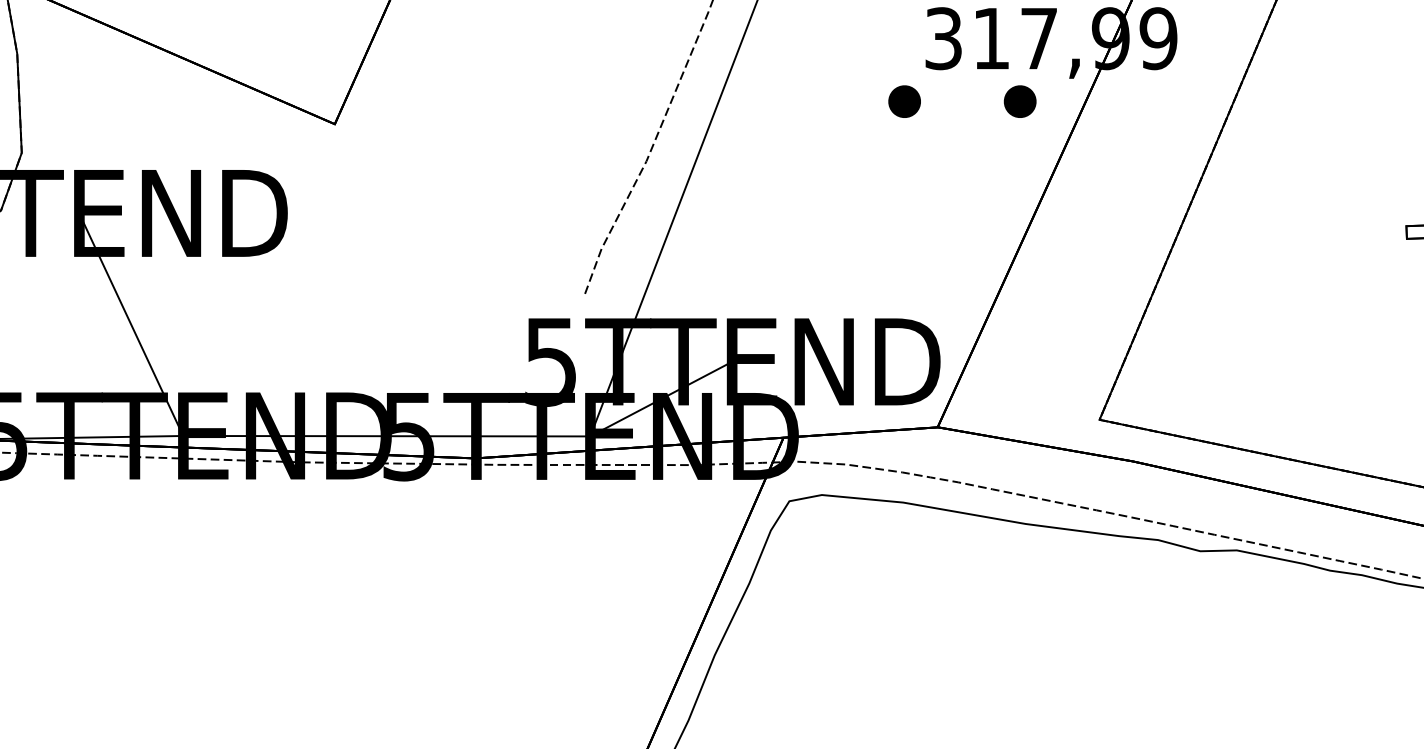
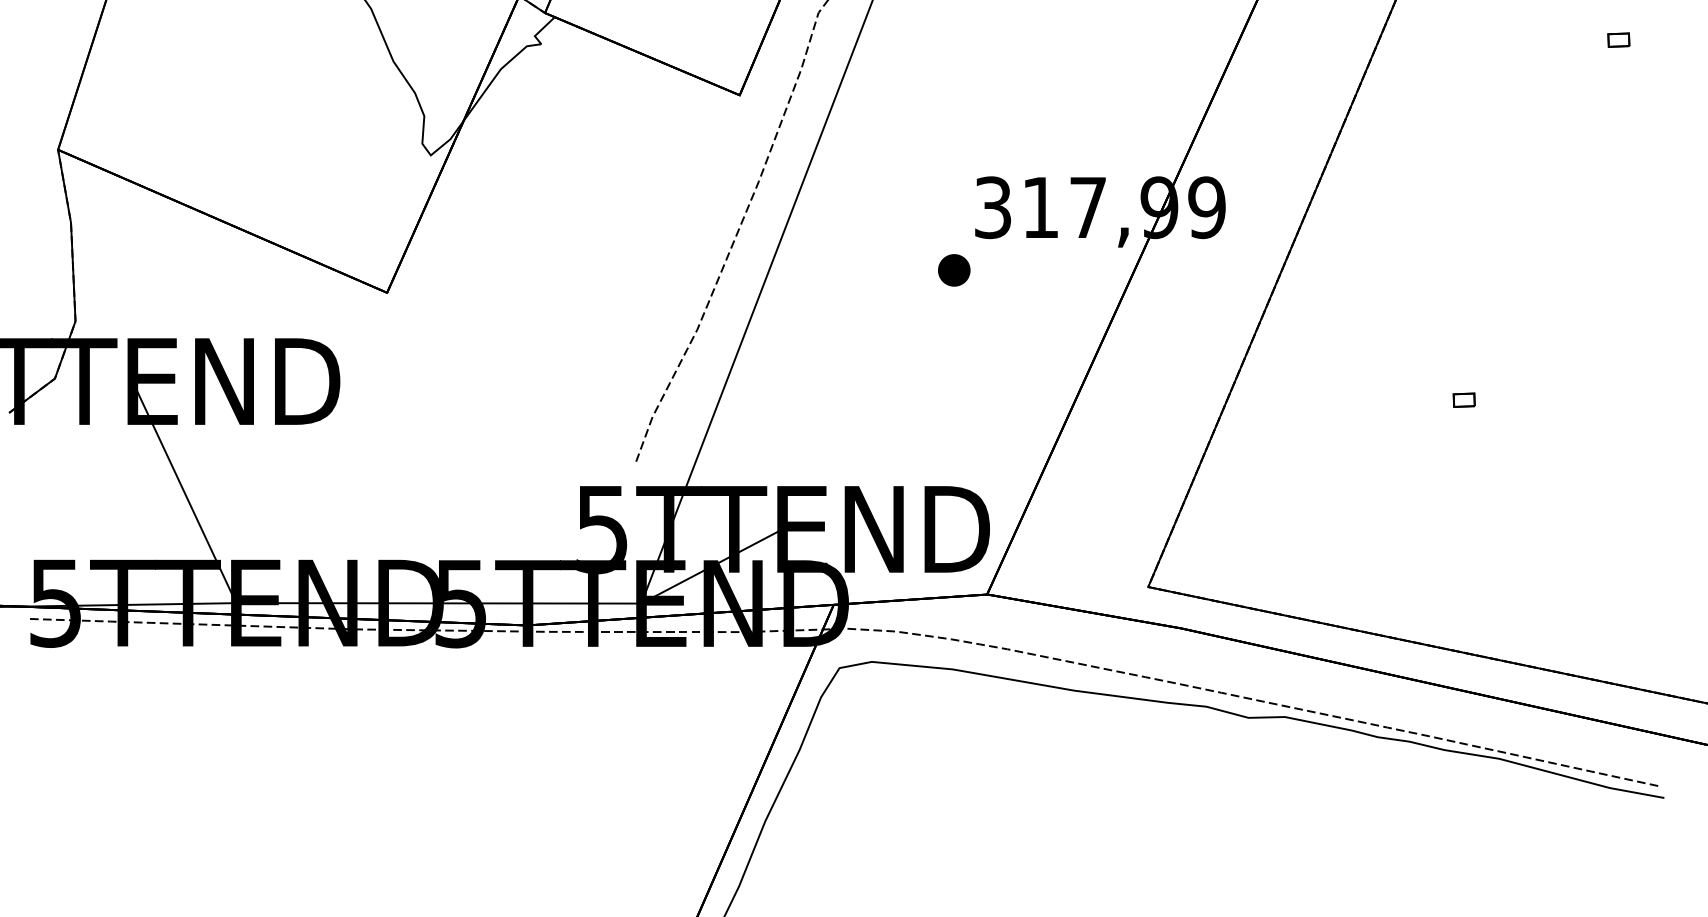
part: (1020, 101) -> (1069, 270), removed

